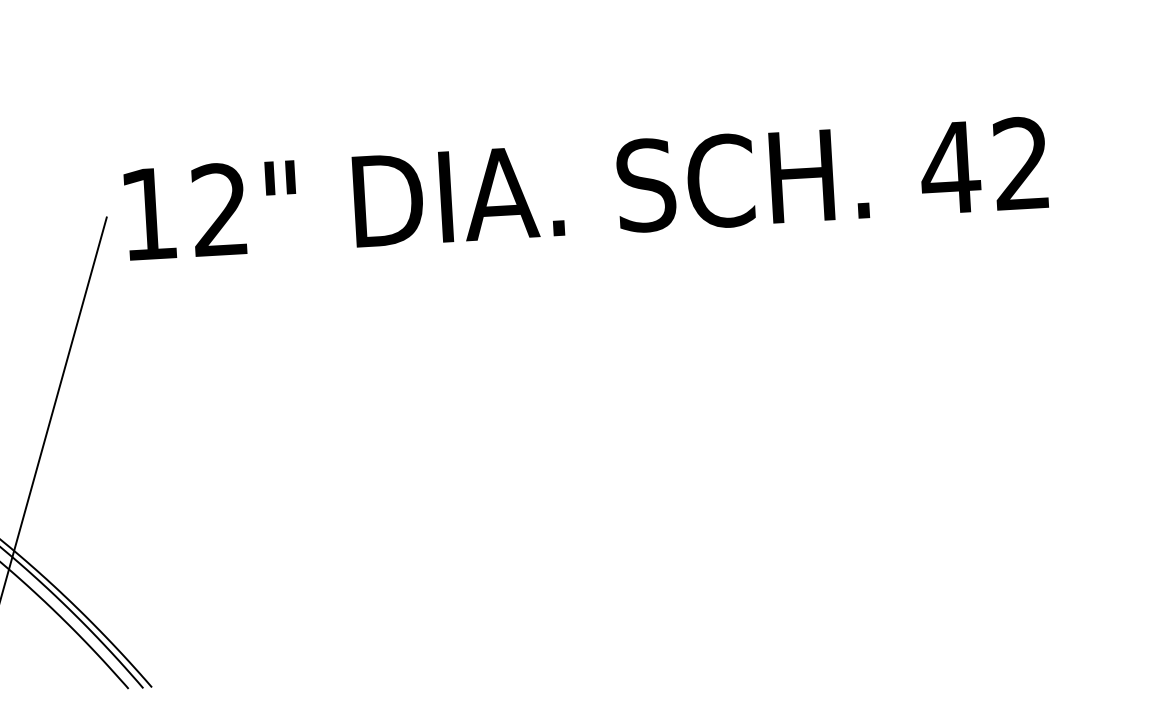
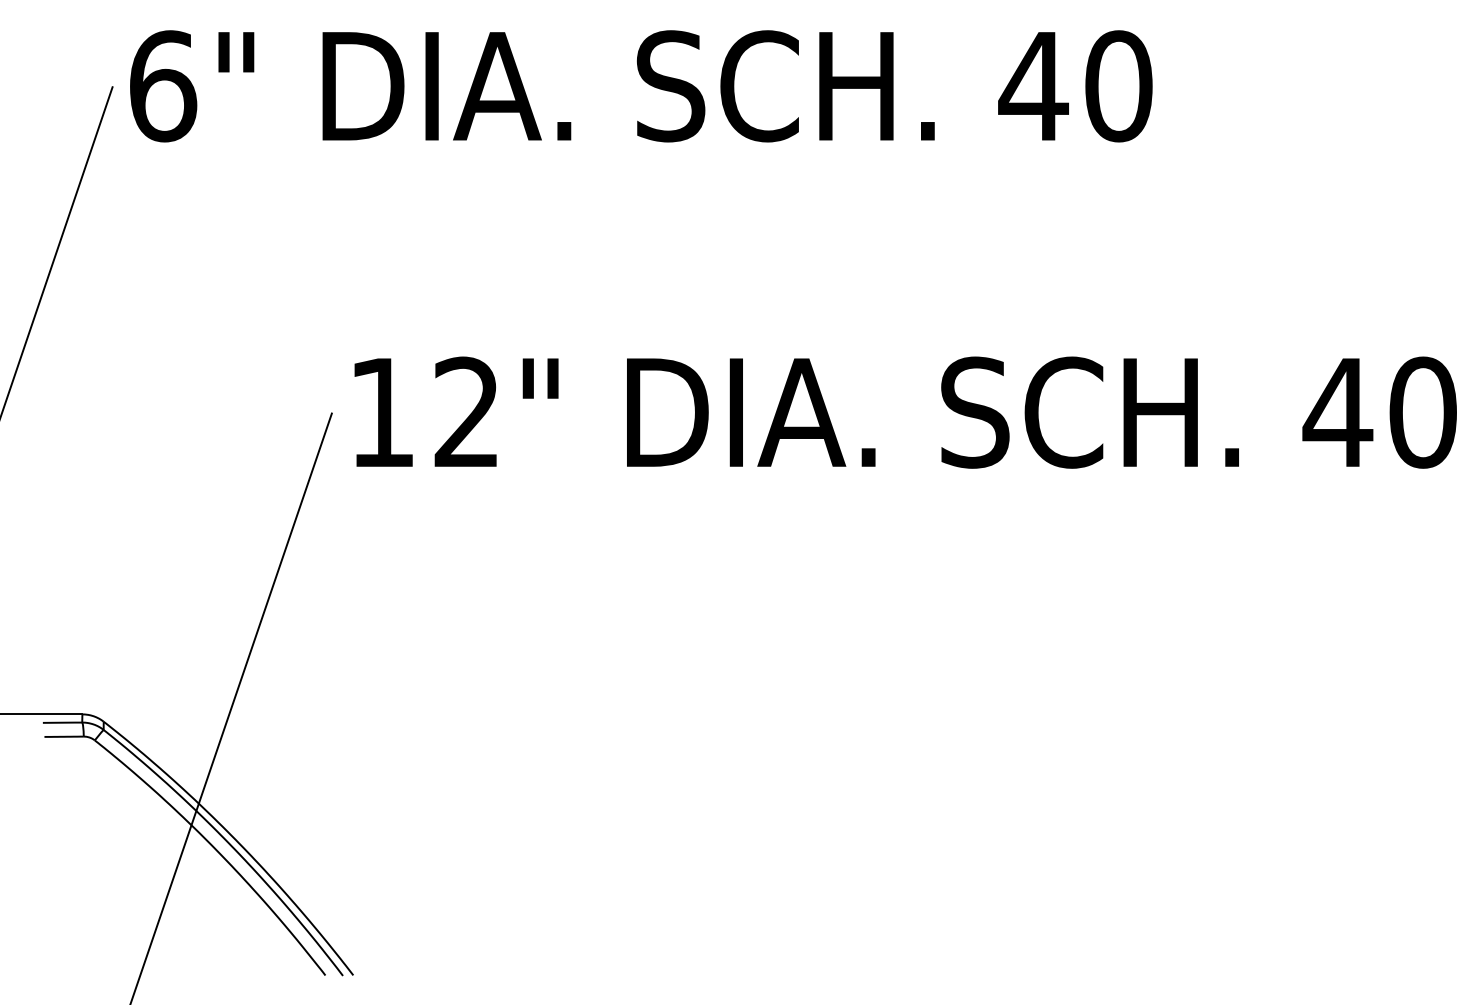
text: (1021, 163) -> (1422, 412), 42 -> 40

